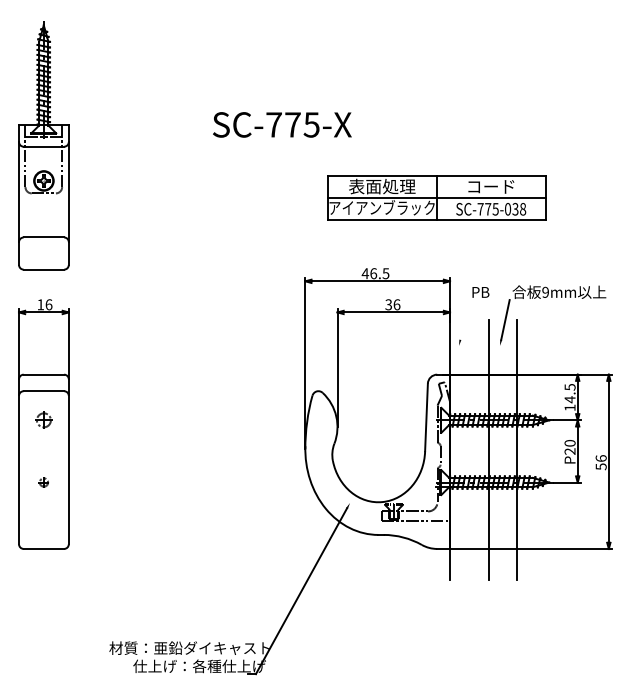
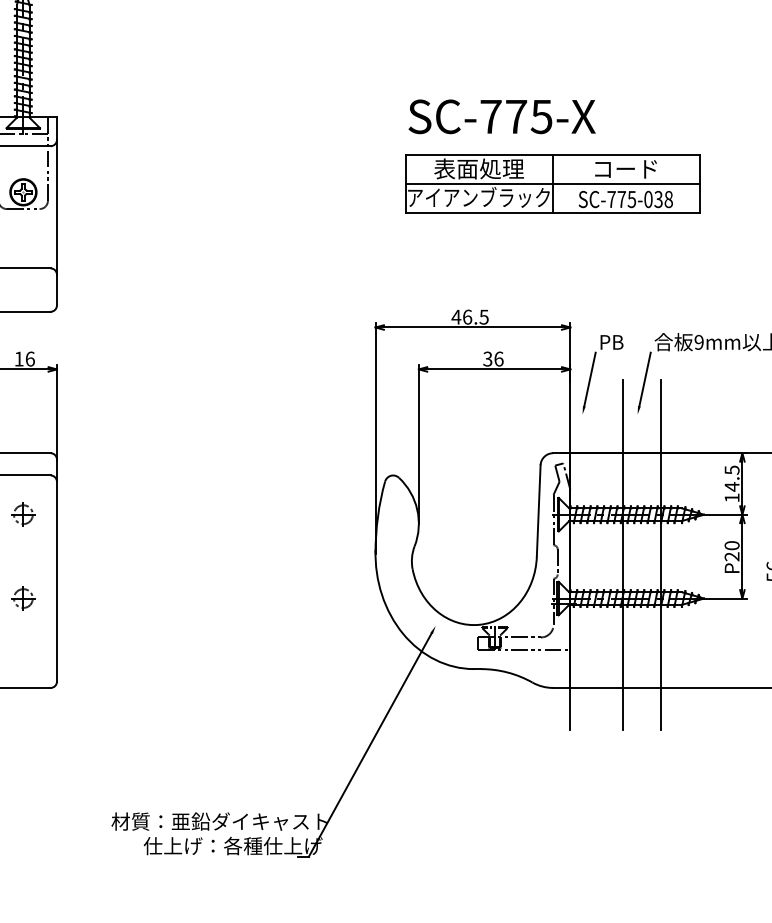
text: (282, 124) -> (502, 116), moved
part: (436, 197) -> (552, 183), moved
line: (464, 319) -> (589, 378), added
part: (43, 482) -> (22, 598), size x1.67

